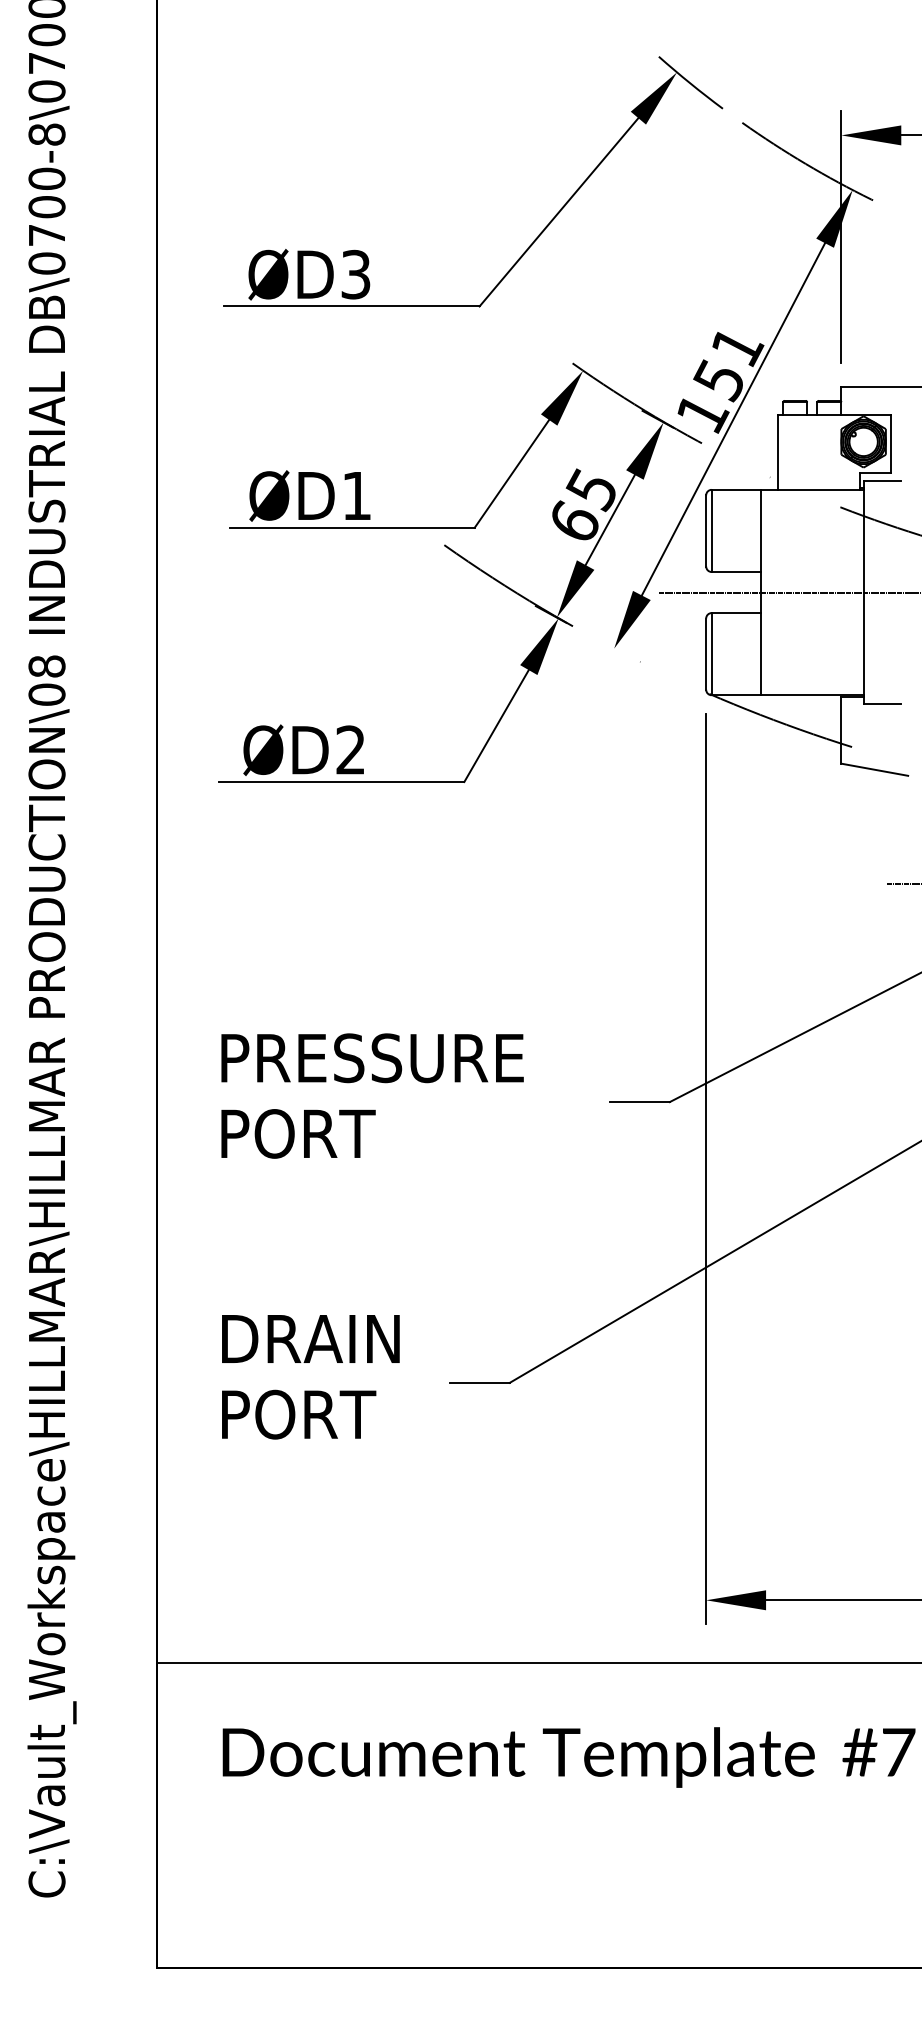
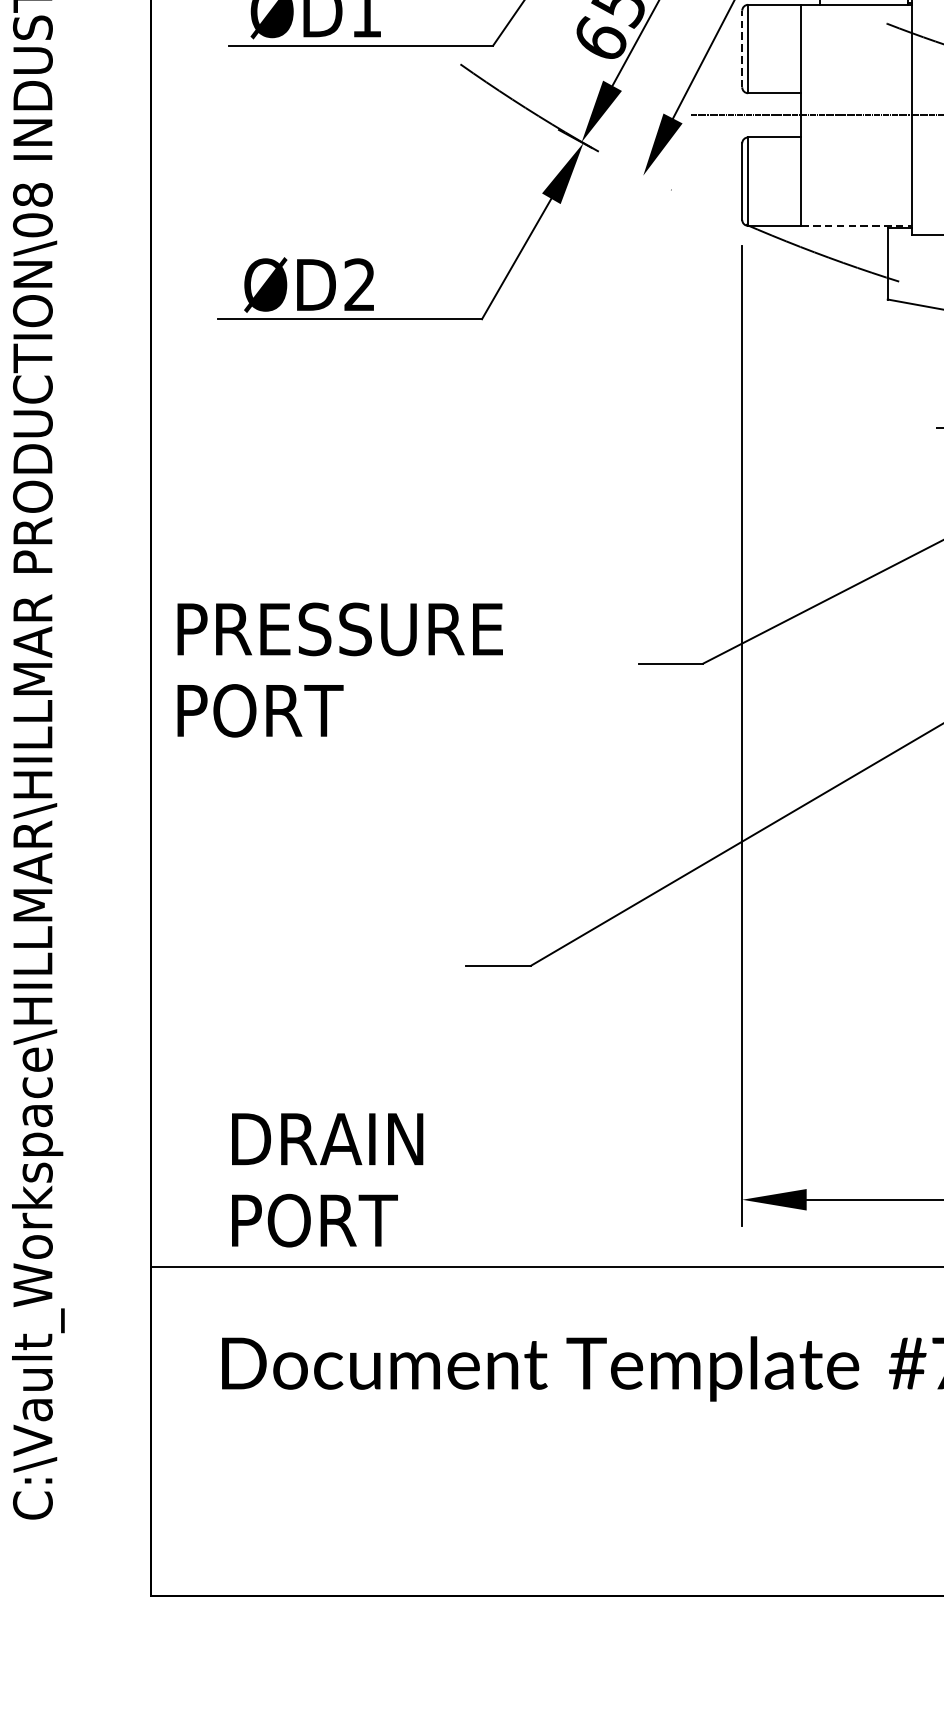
line: (706, 530) -> (742, 48), solid -> dashed
line: (812, 695) -> (856, 226), solid -> dashed
text: (372, 1095) -> (340, 669), moved
text: (310, 1377) -> (327, 1180), moved

